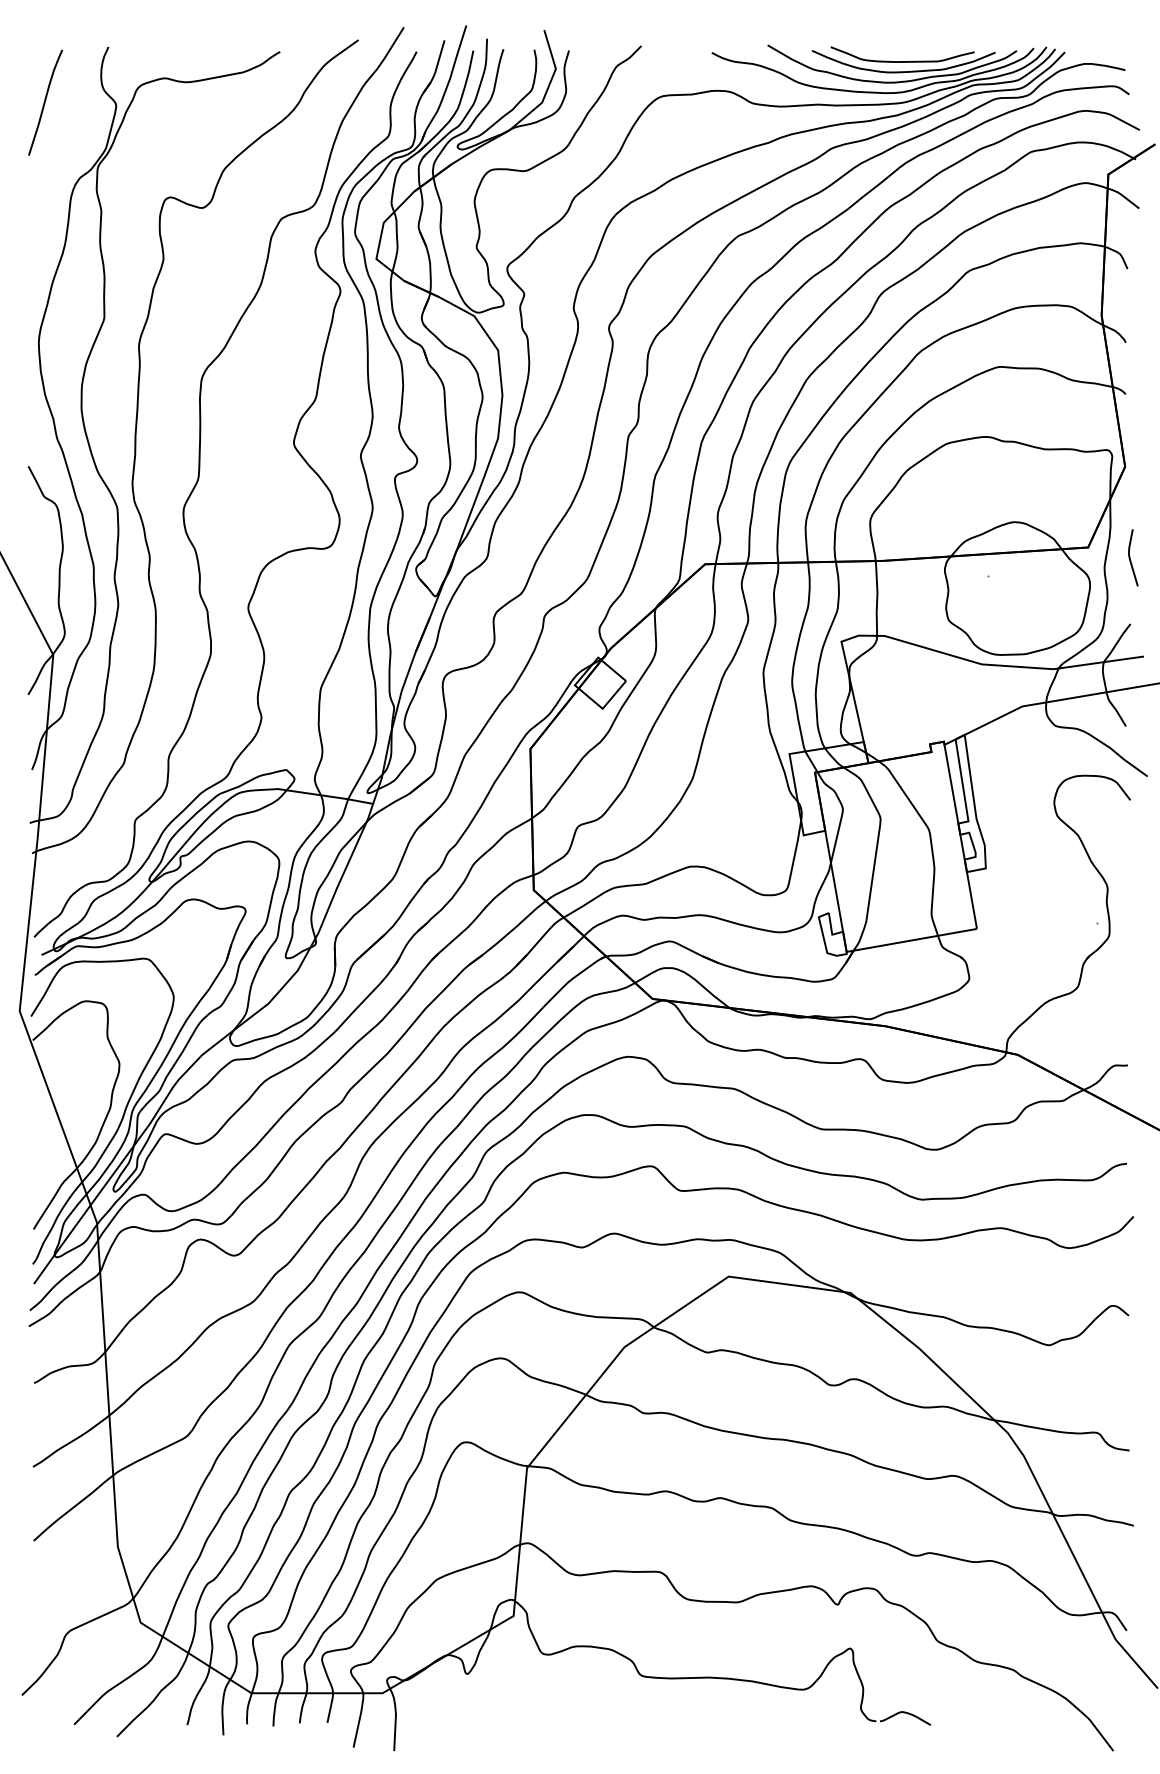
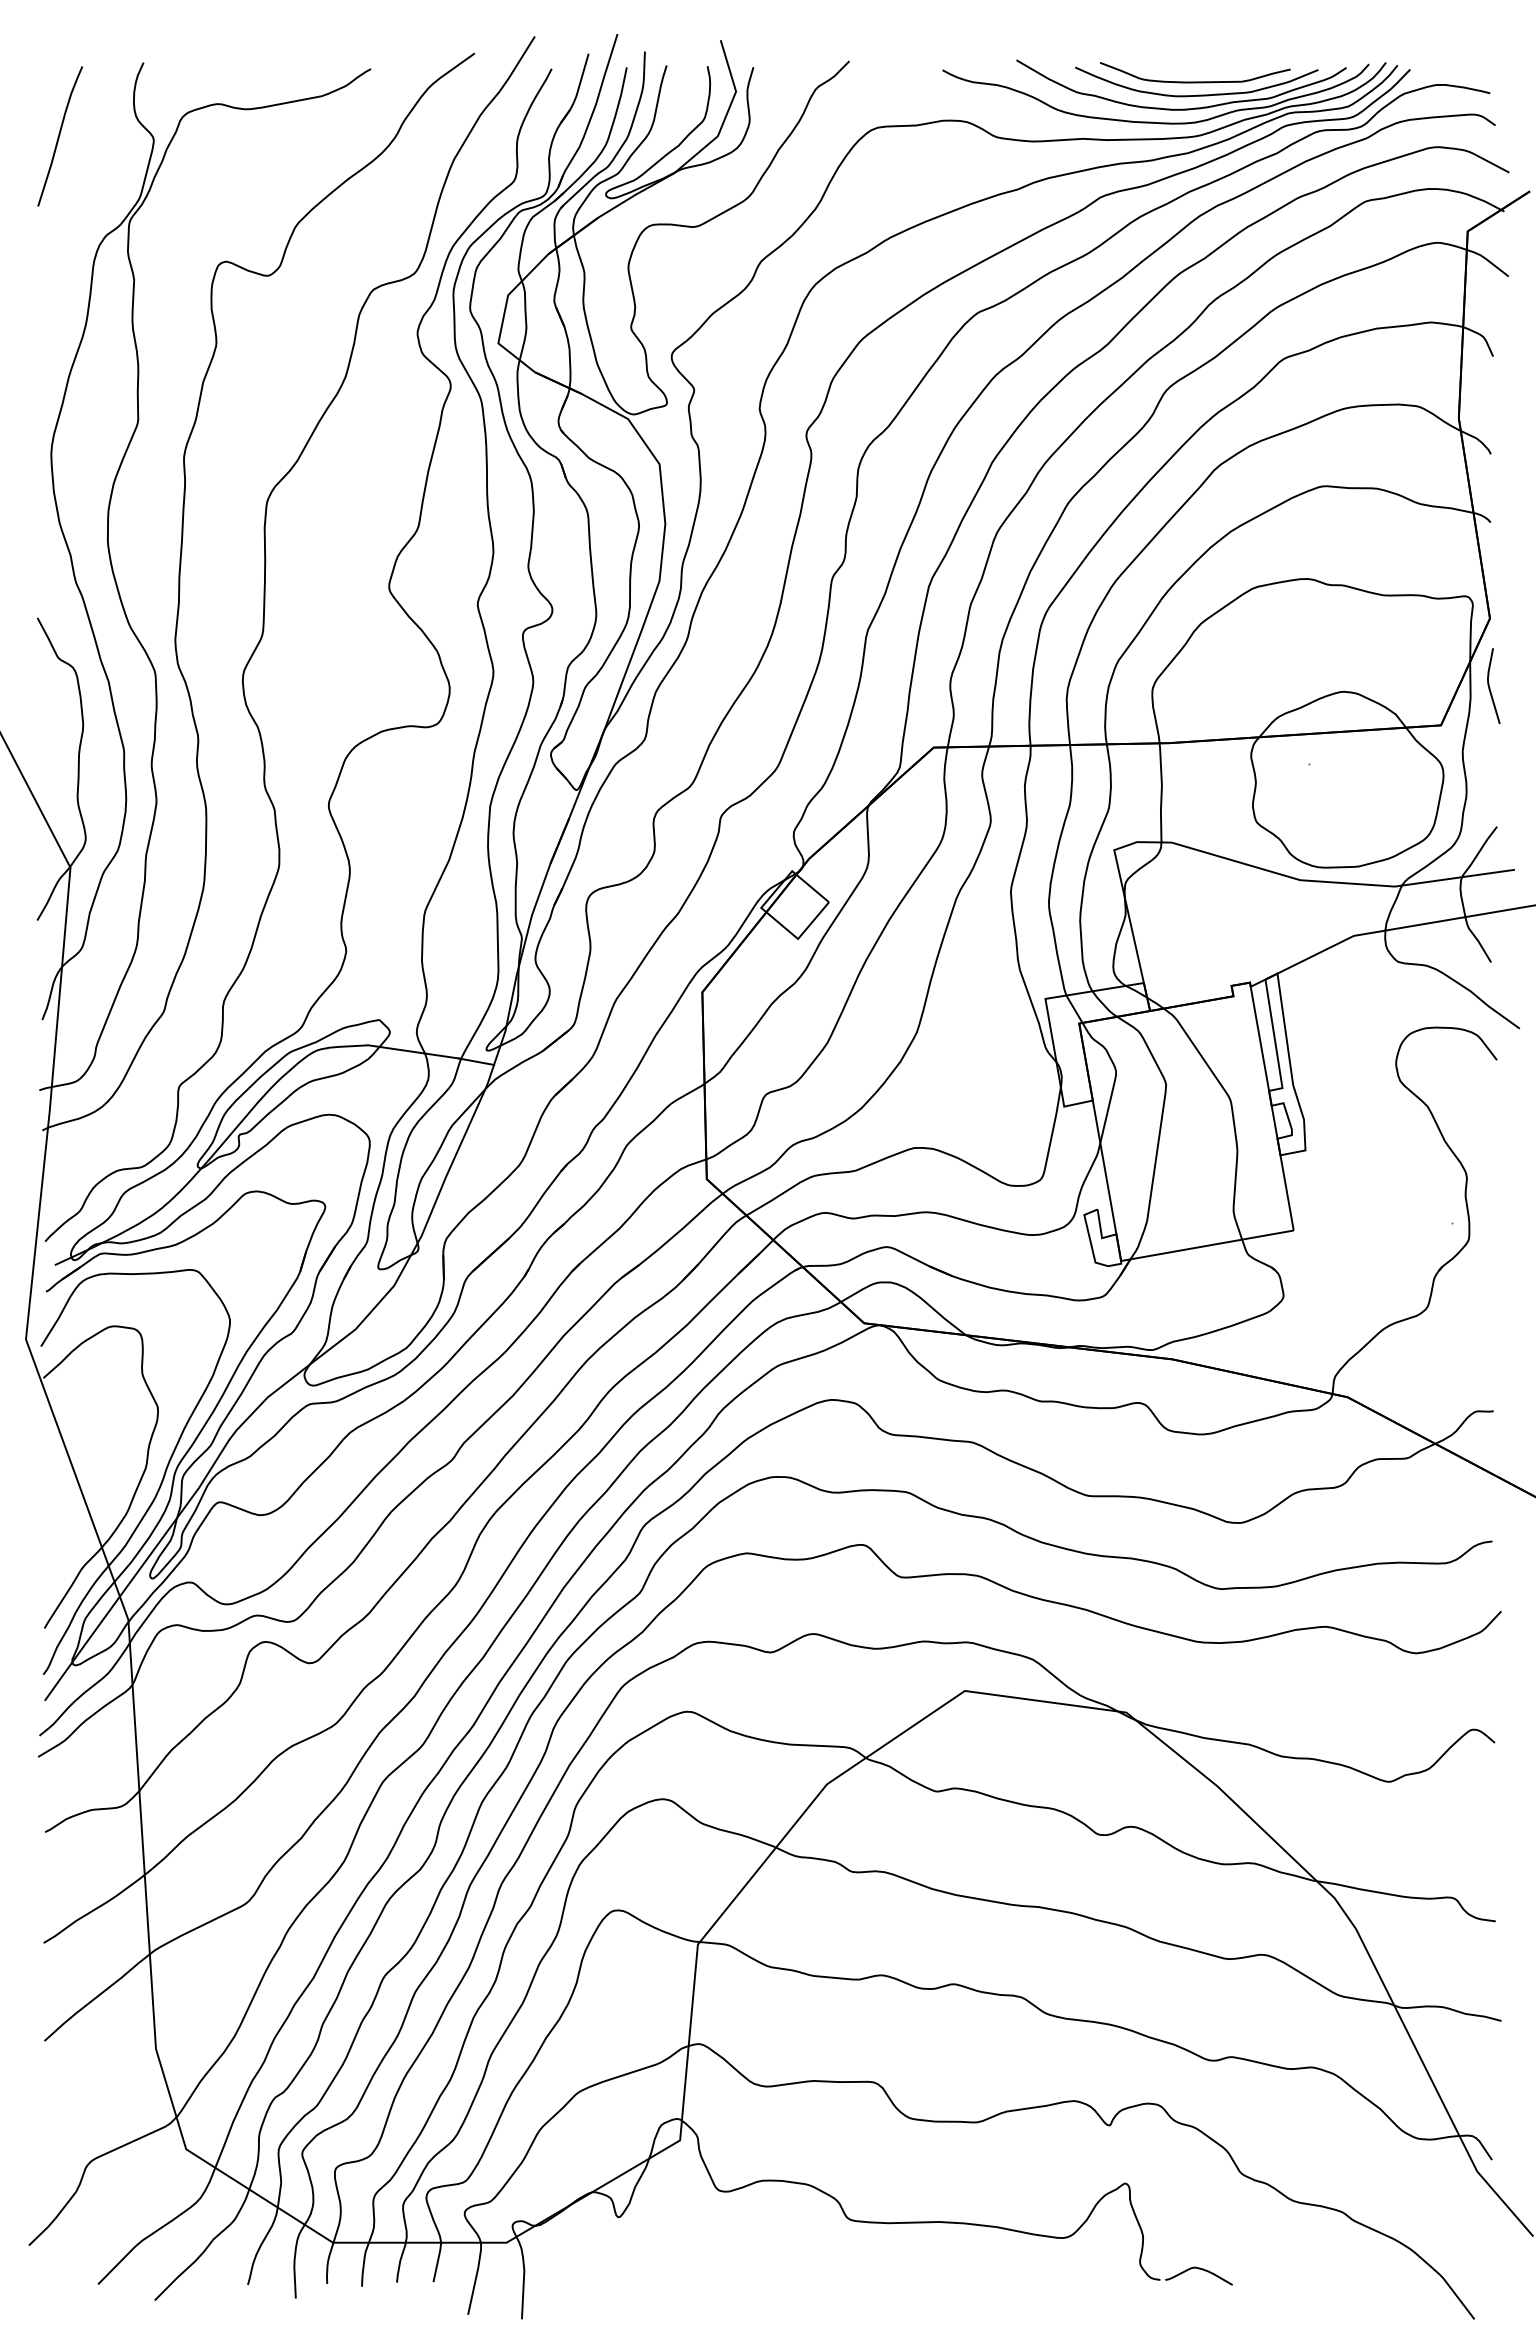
curve: (1130, 558) -> (1490, 687), moved

